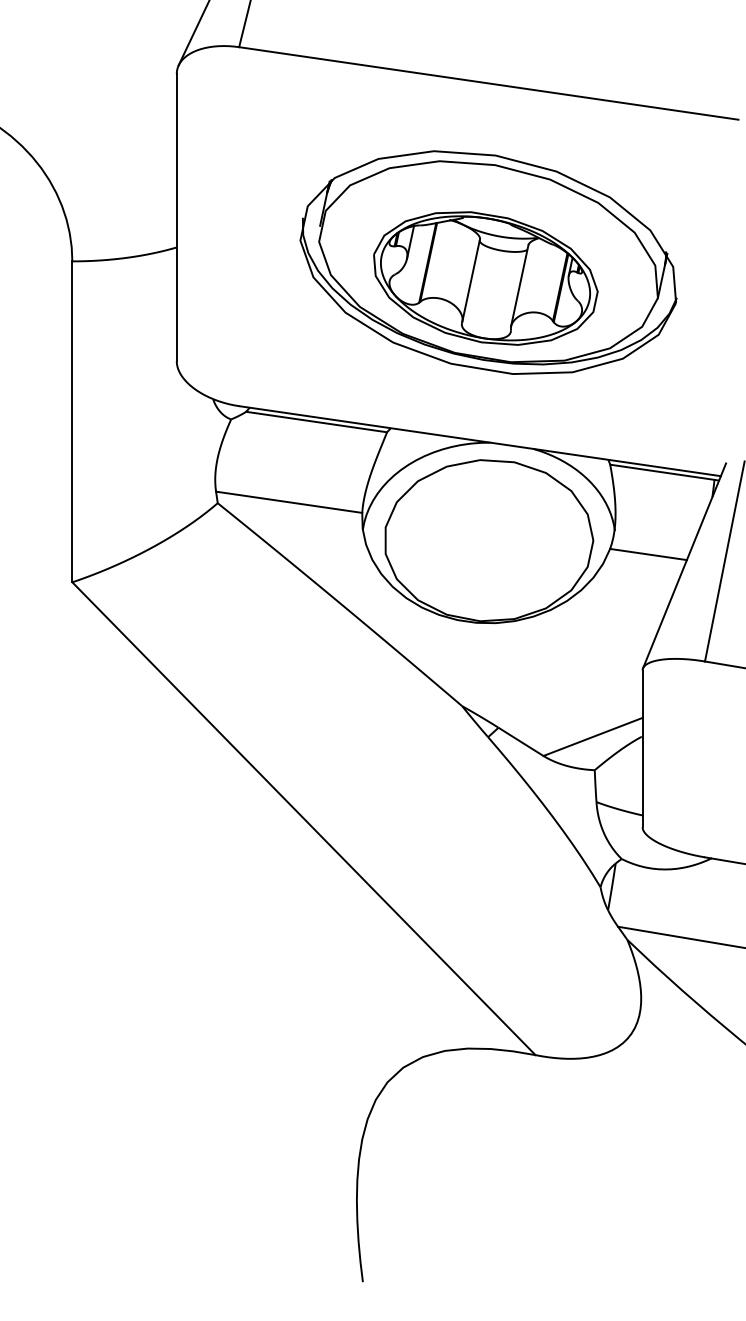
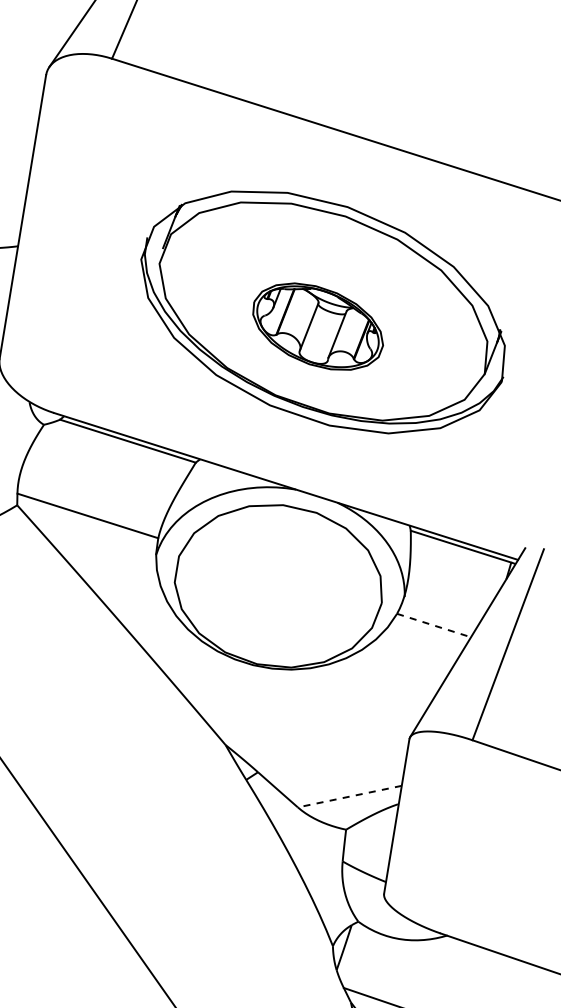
part: (485, 278) -> (317, 326), size x0.6
line: (648, 554) -> (434, 625), solid -> dashed
line: (592, 737) -> (349, 797), solid -> dashed

